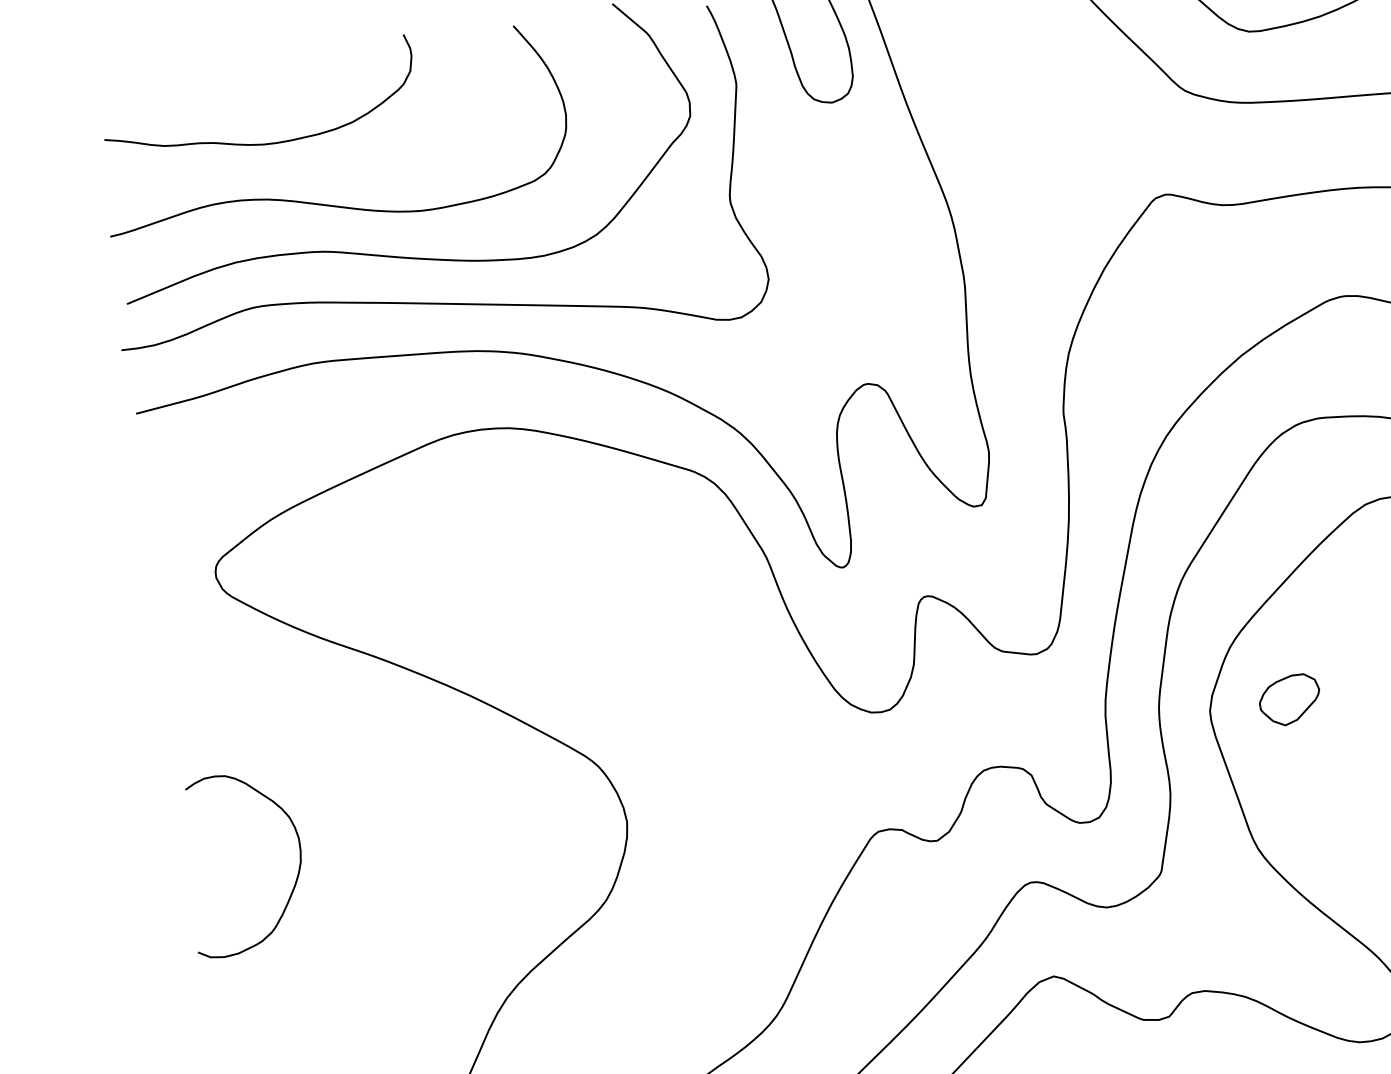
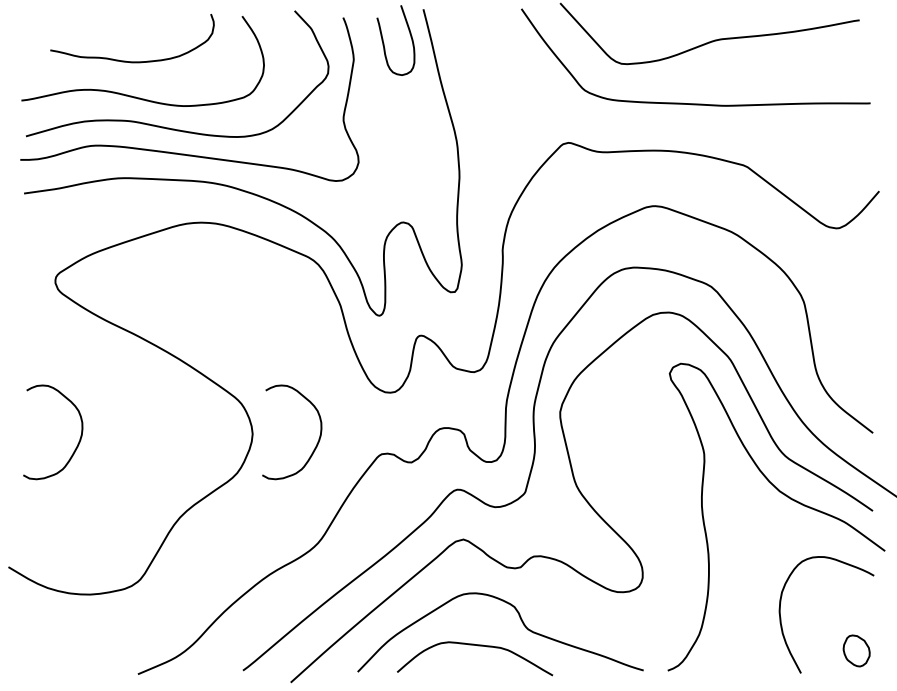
curve: (264, 142) -> (132, 61), moved
part: (1288, 698) -> (601, 410), removed
curve: (751, 825) -> (316, 443), added

